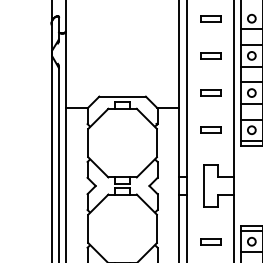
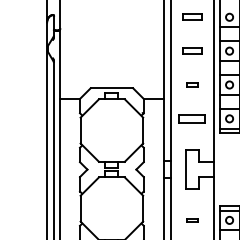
part: (210, 92) -> (191, 84), size x0.6
part: (210, 129) -> (191, 118), size x1.4
part: (210, 241) -> (191, 220), size x0.6

